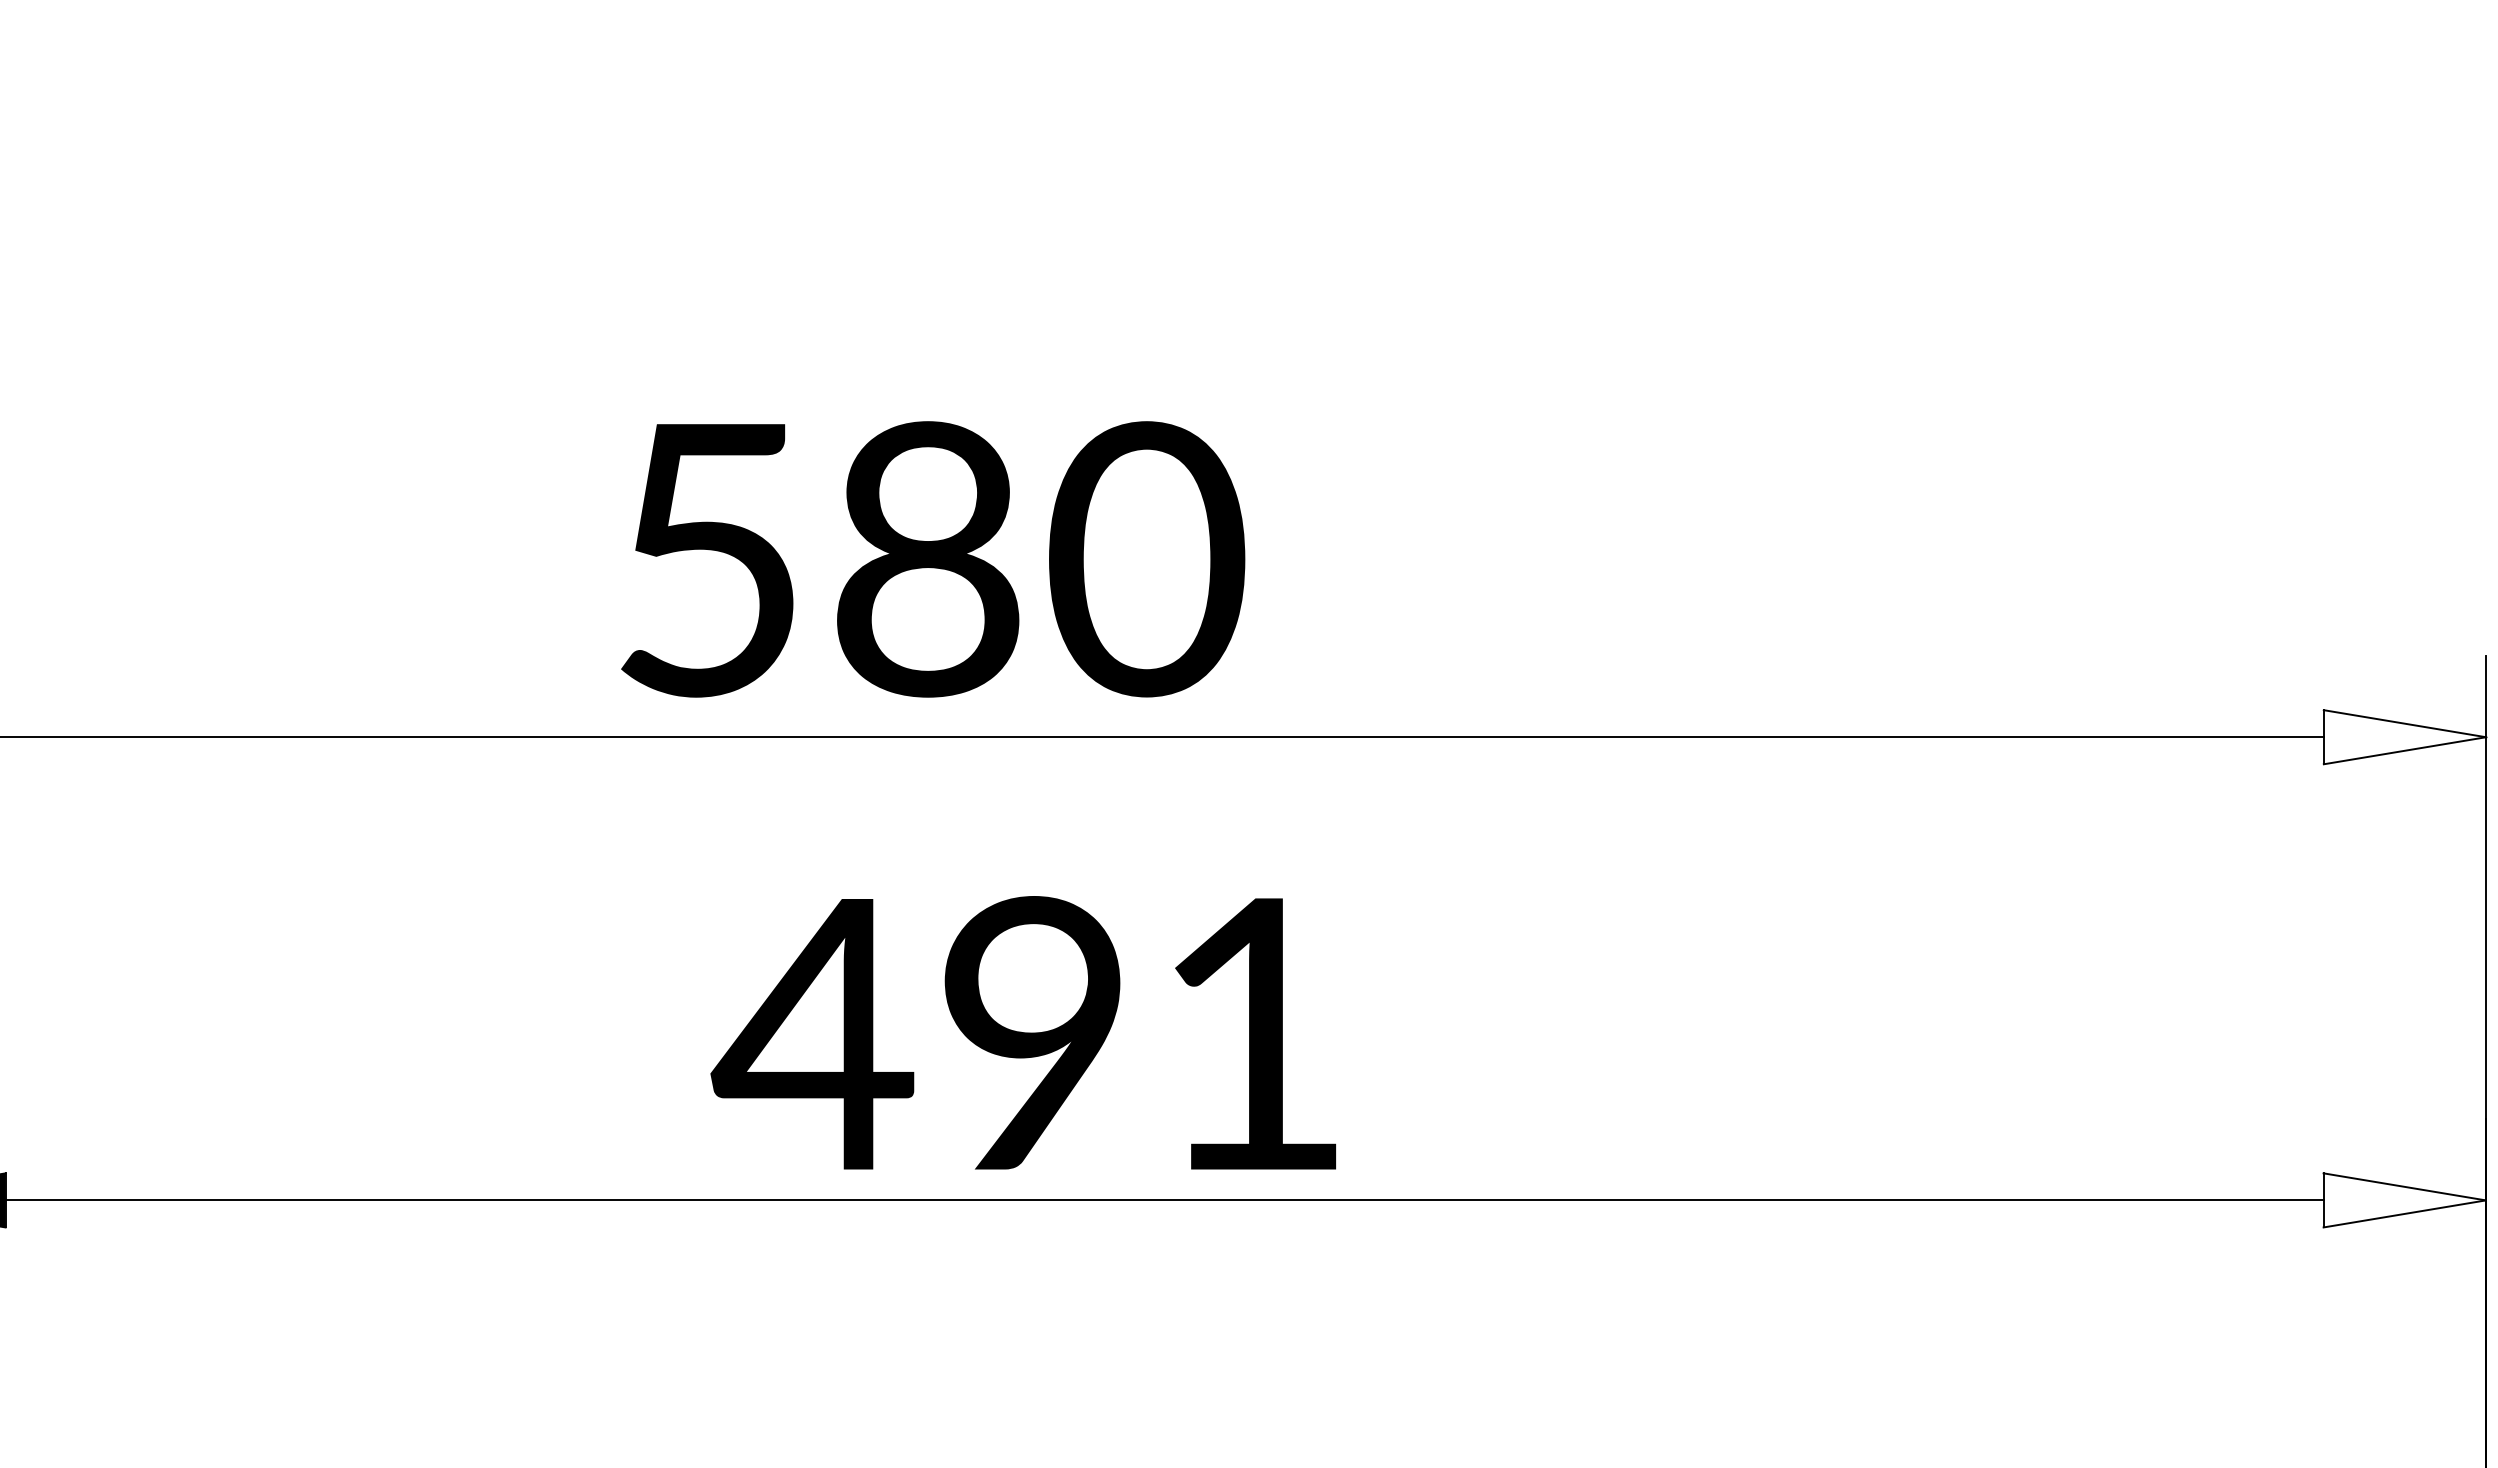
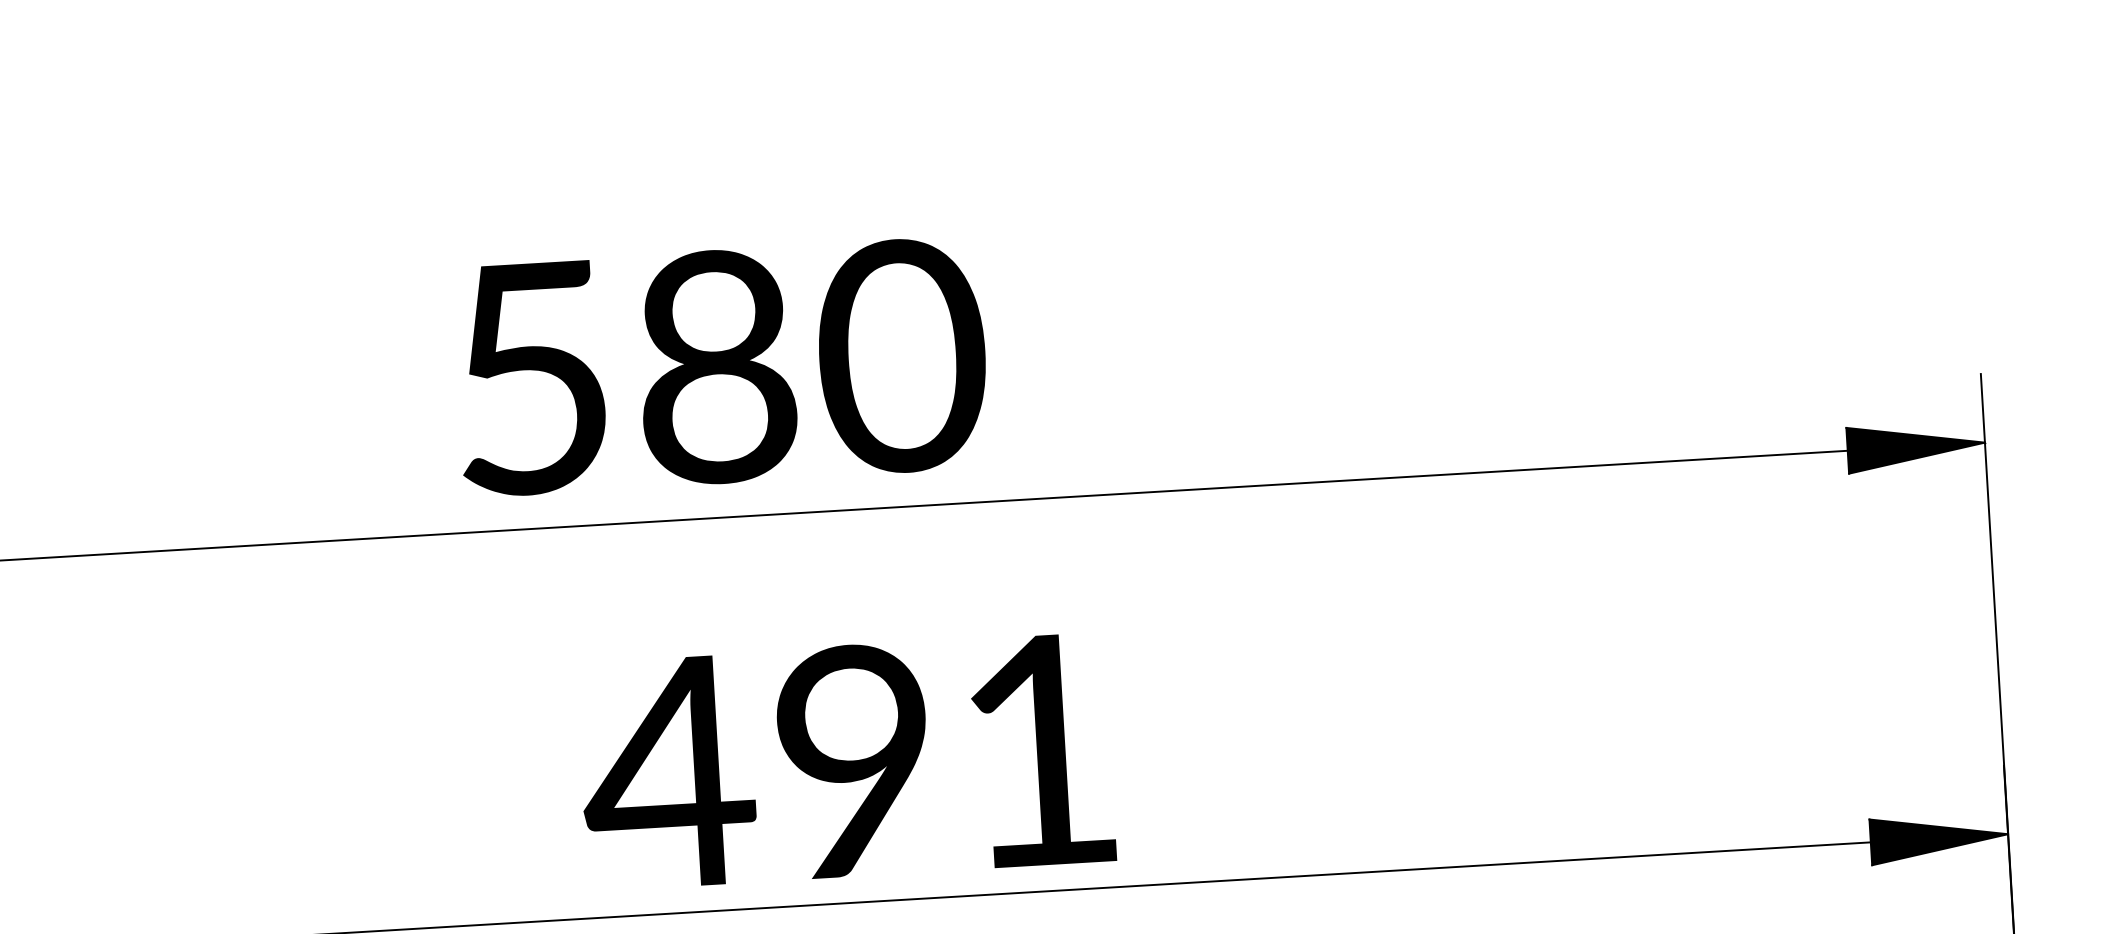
text: (933, 559) -> (721, 366), moved
fill: (2404, 737) -> (1915, 446), added
text: (1022, 1032) -> (845, 760), moved
fill: (2404, 1200) -> (1939, 838), added

